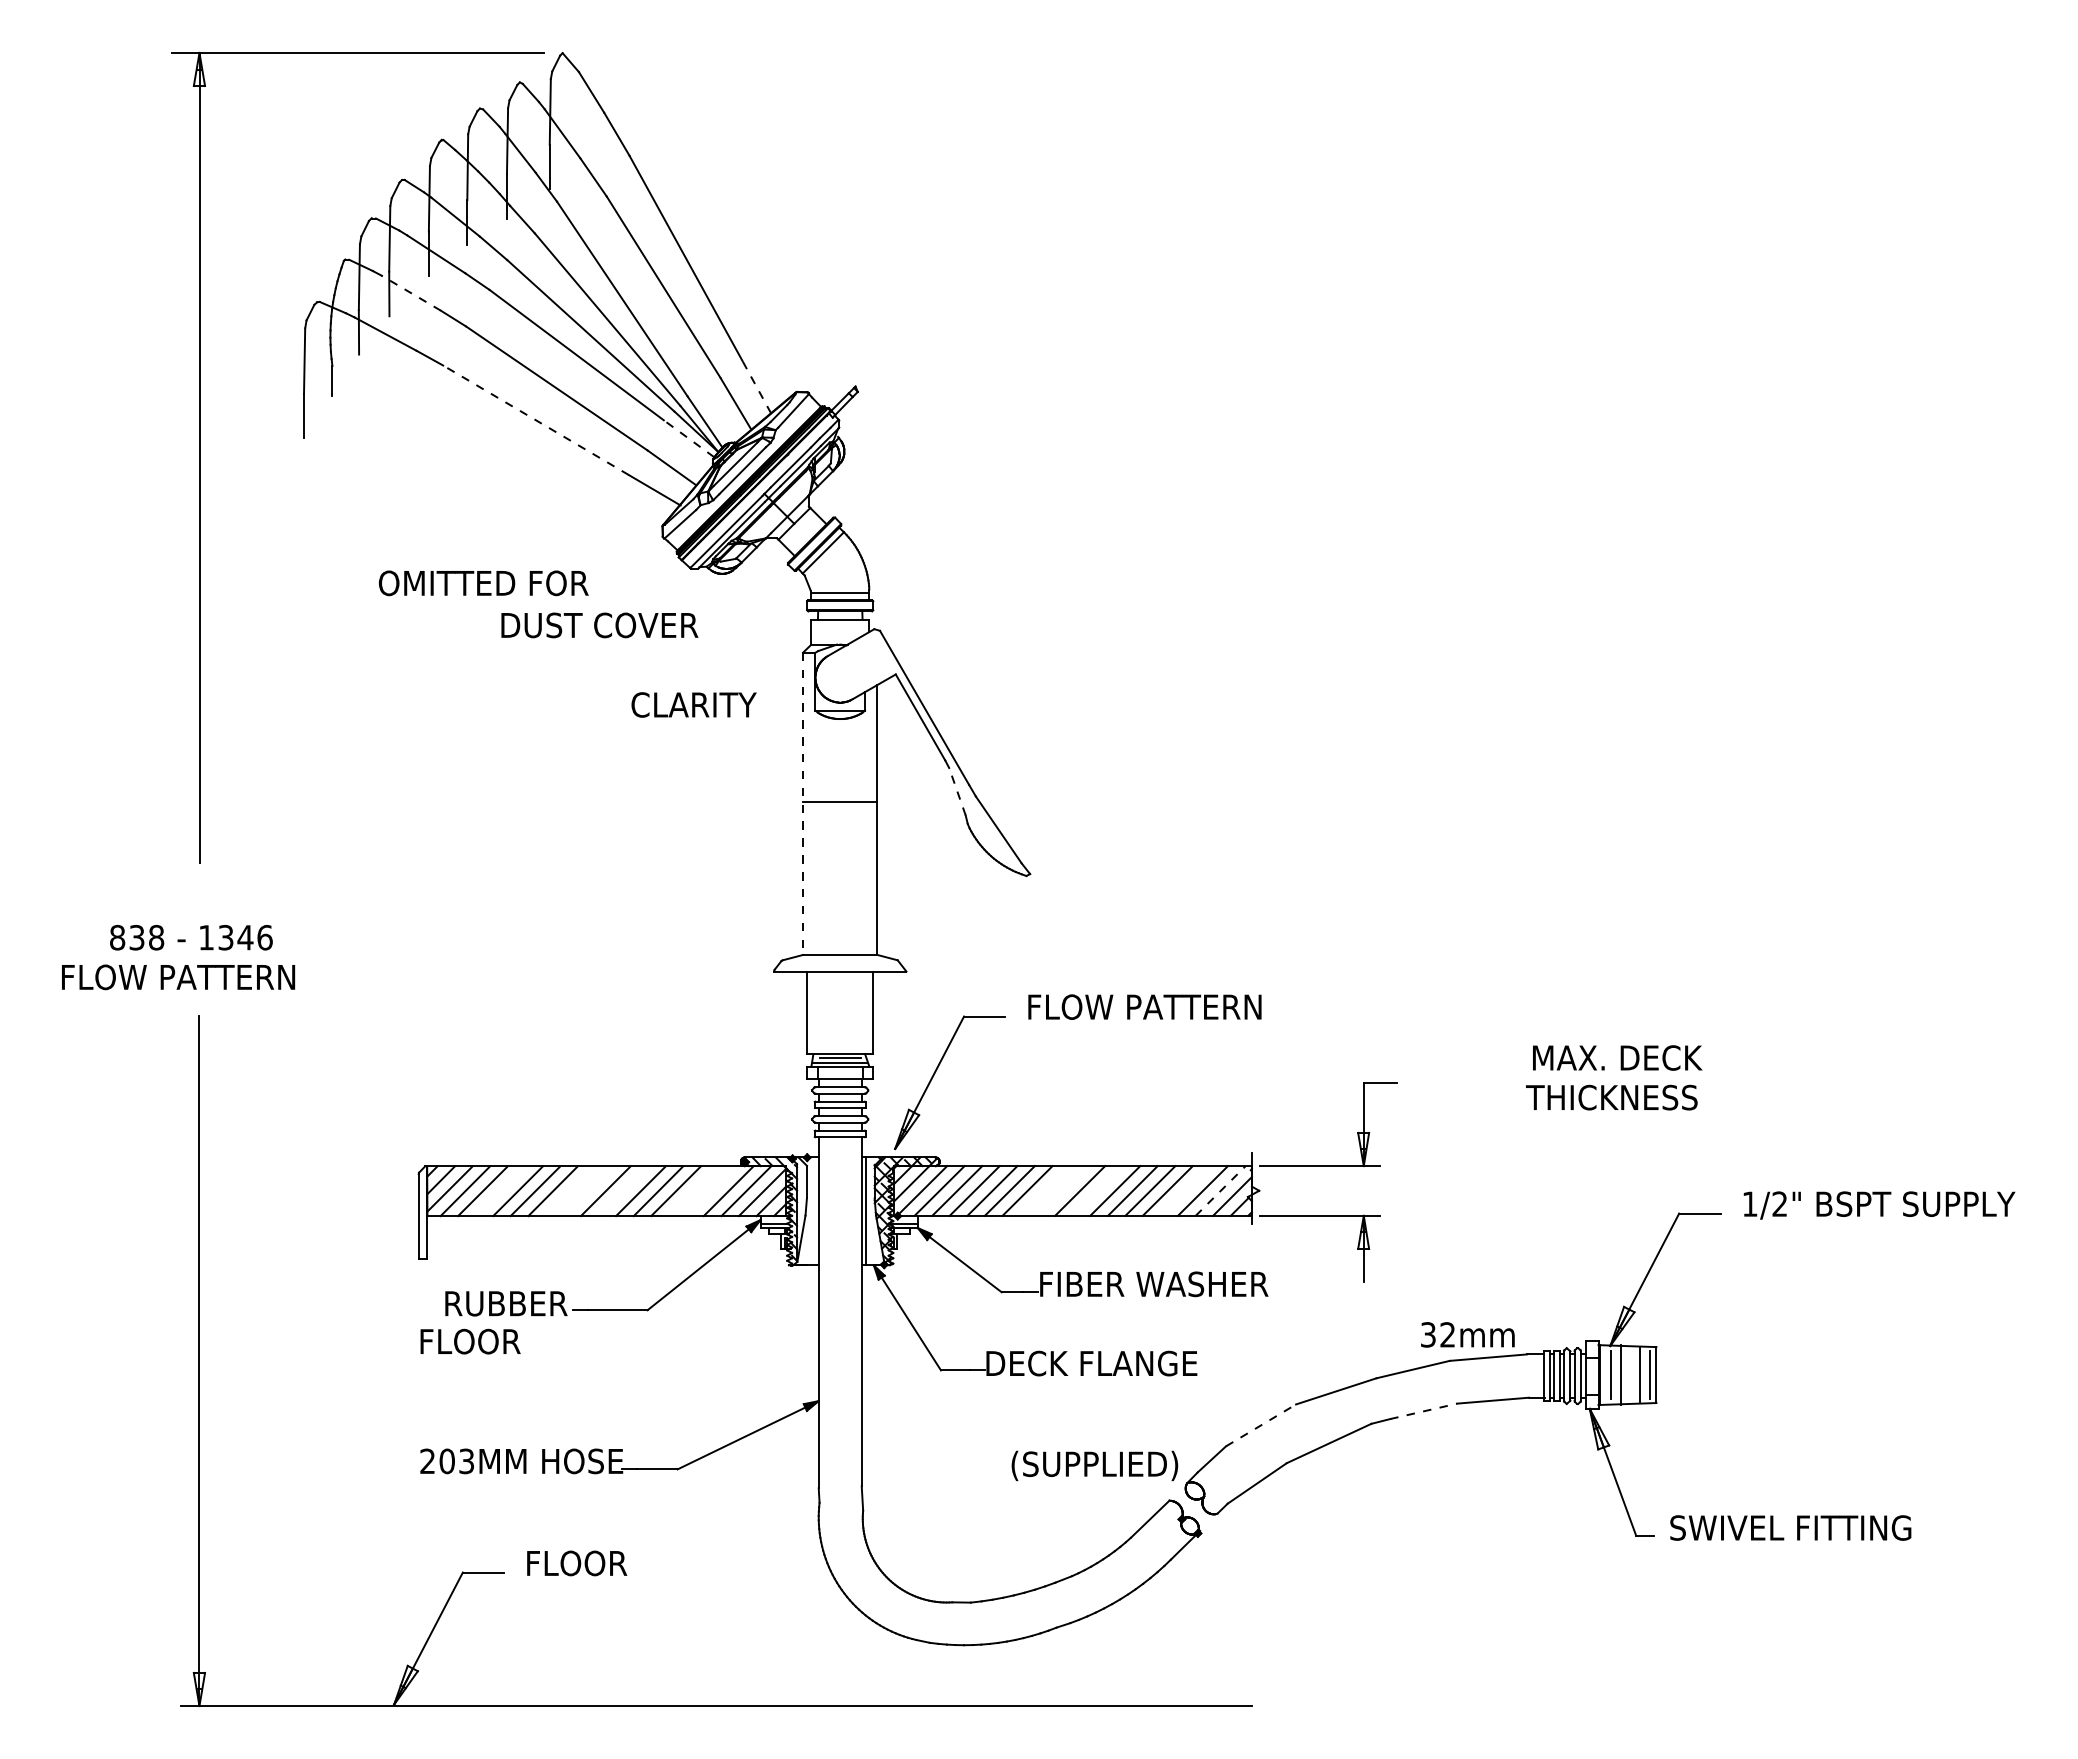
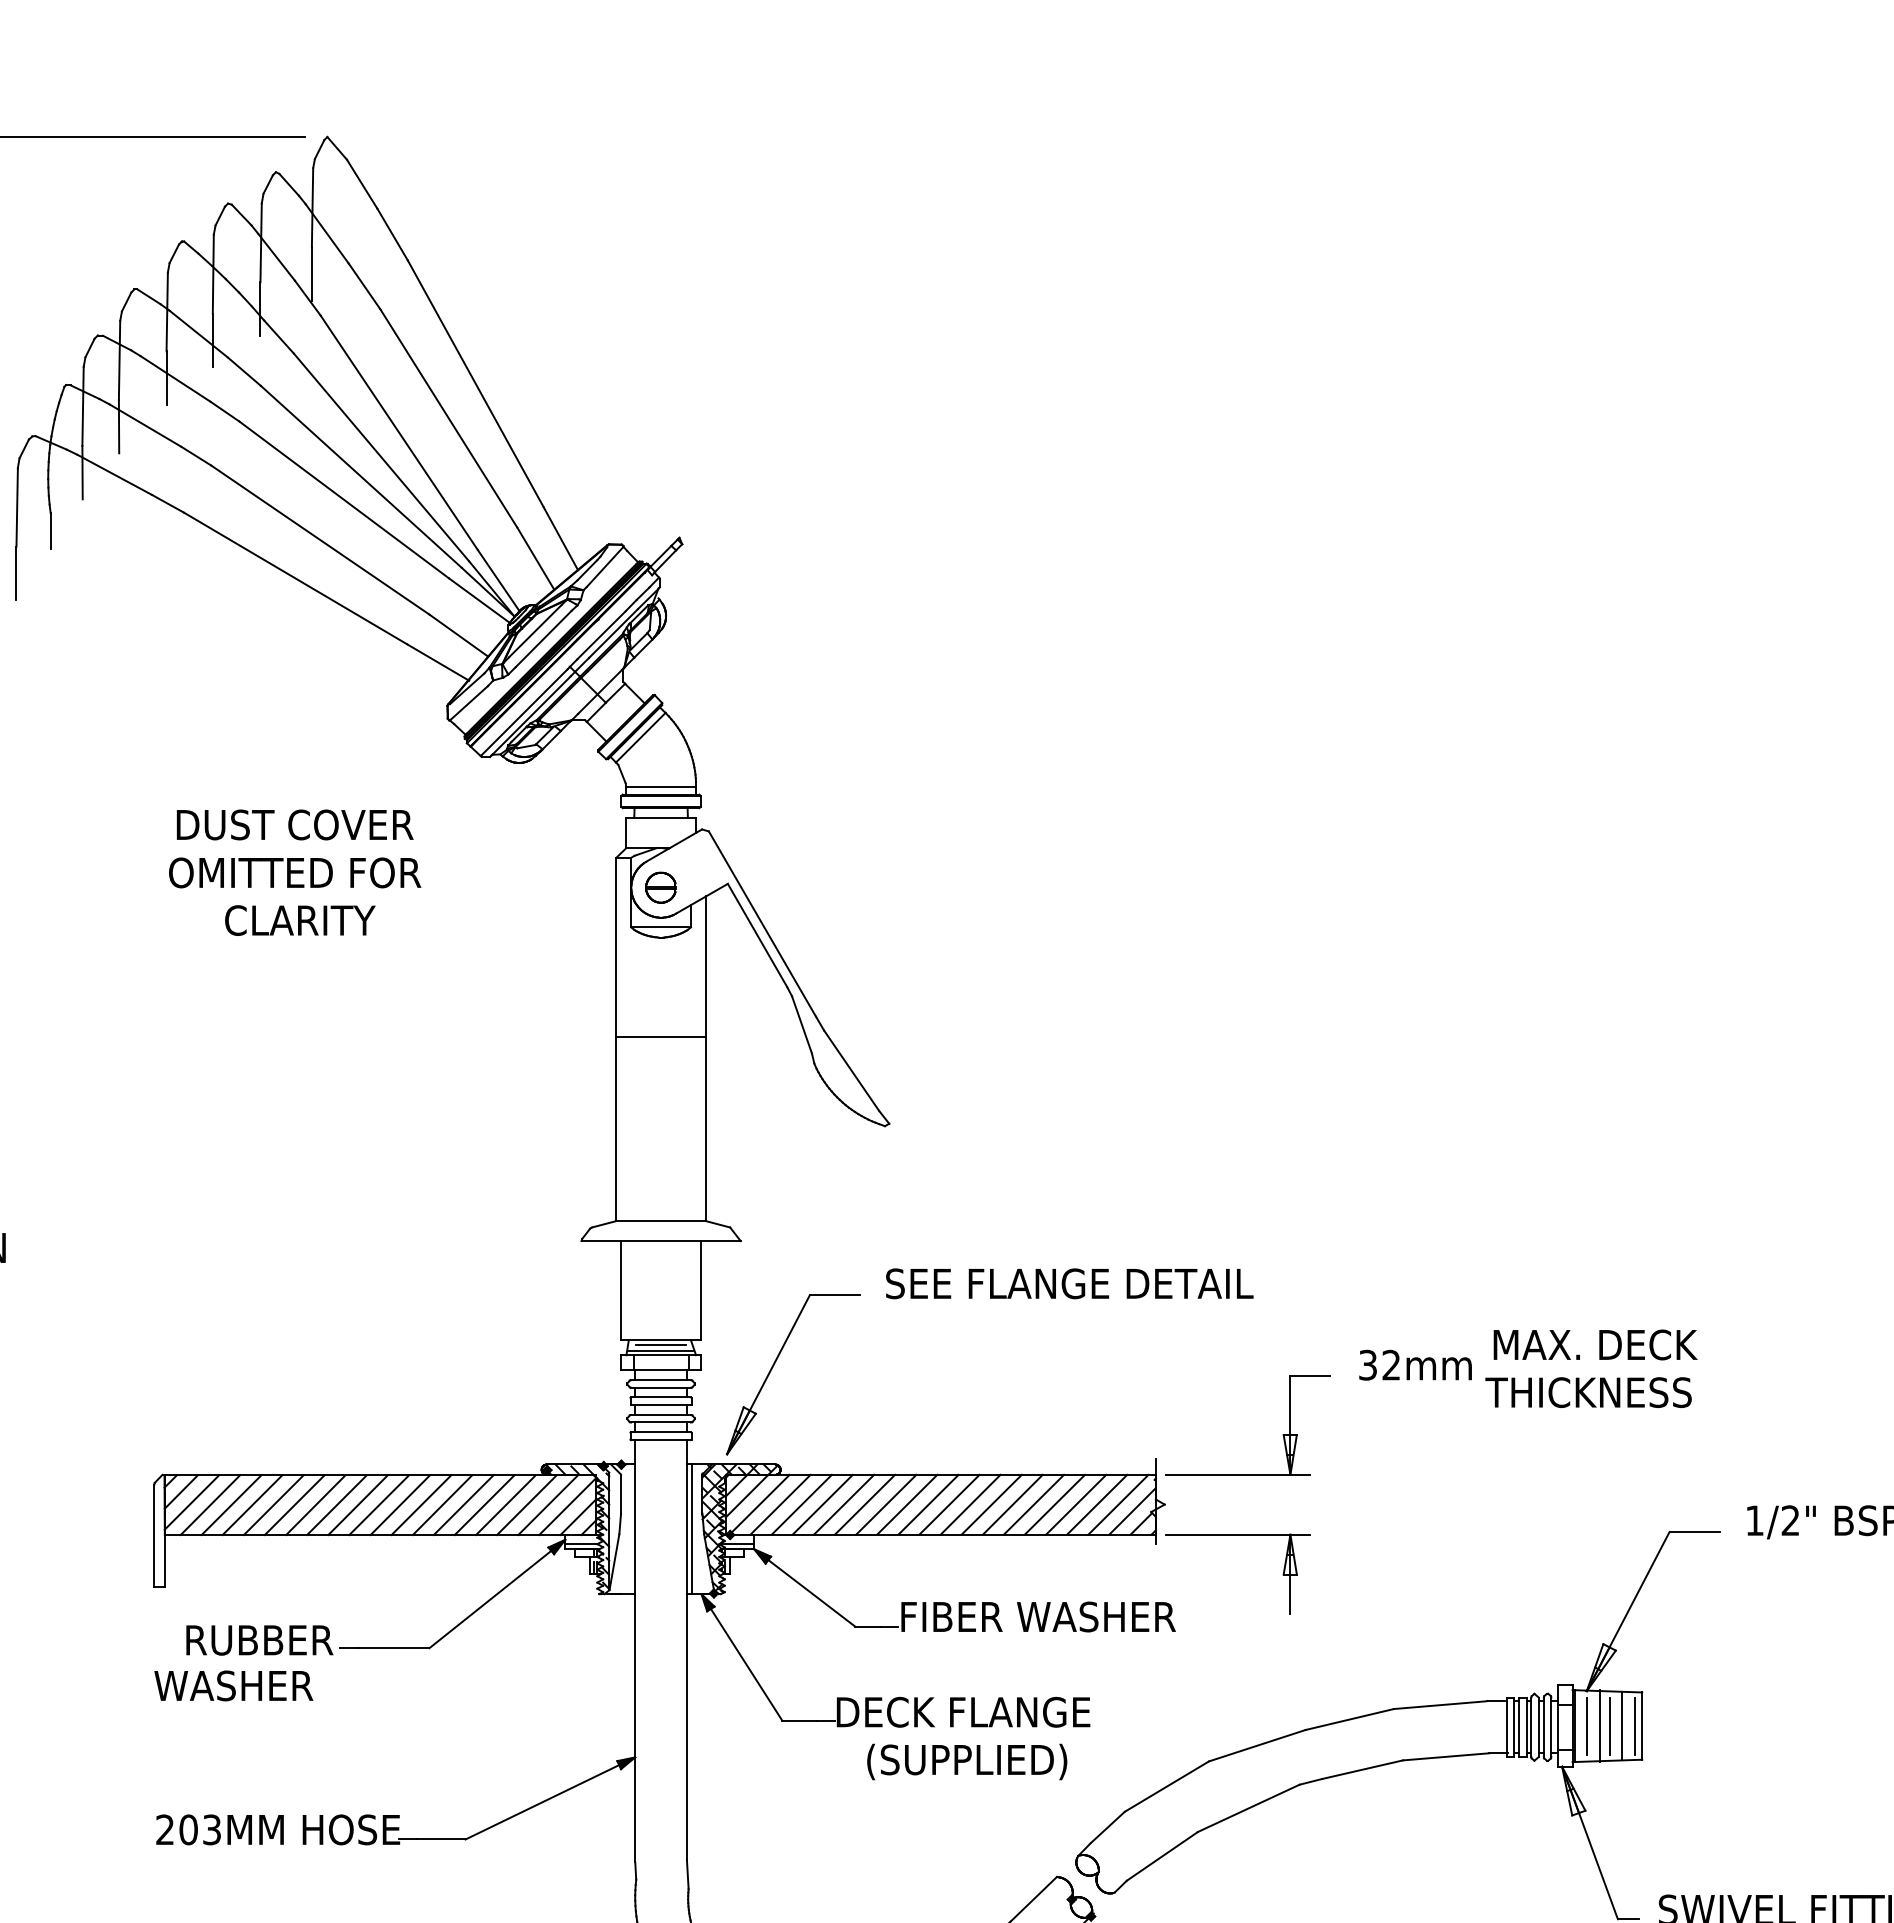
line: (411, 293) -> (145, 425), dashed -> solid
line: (756, 387) -> (560, 538), dashed -> solid
line: (536, 420) -> (295, 578), dashed -> solid
line: (688, 438) -> (478, 600), dashed -> solid
text: (483, 583) -> (294, 873), moved
text: (599, 625) -> (294, 825), moved
part: (840, 677) -> (661, 887), added
text: (693, 704) -> (299, 920), moved
line: (957, 791) -> (802, 1024), dashed -> solid
line: (803, 804) -> (616, 1040), dashed -> solid
text: (1180, 1006) -> (1070, 1283), FLOW PATTERN -> SEE FLANGE DETAIL
line: (1045, 1190) -> (907, 1504), added
line: (1062, 1190) -> (928, 1504), added
line: (1097, 1190) -> (970, 1504), added
line: (1185, 1190) -> (1076, 1504), added
line: (1221, 1190) -> (1119, 1504), dashed -> solid
line: (500, 1191) -> (252, 1505), added
line: (570, 1191) -> (336, 1505), added
line: (587, 1191) -> (357, 1505), added
line: (623, 1191) -> (400, 1505), added
line: (693, 1191) -> (484, 1505), added
line: (711, 1191) -> (506, 1505), added
text: (1467, 1334) -> (1415, 1364), moved
text: (484, 1341) -> (233, 1685), FLOOR -> WASHER
line: (1629, 1374) -> (1609, 1725), added
line: (1424, 1411) -> (1363, 1769), dashed -> solid
line: (1261, 1425) -> (1167, 1786), dashed -> solid
text: (1094, 1465) -> (966, 1761), moved

